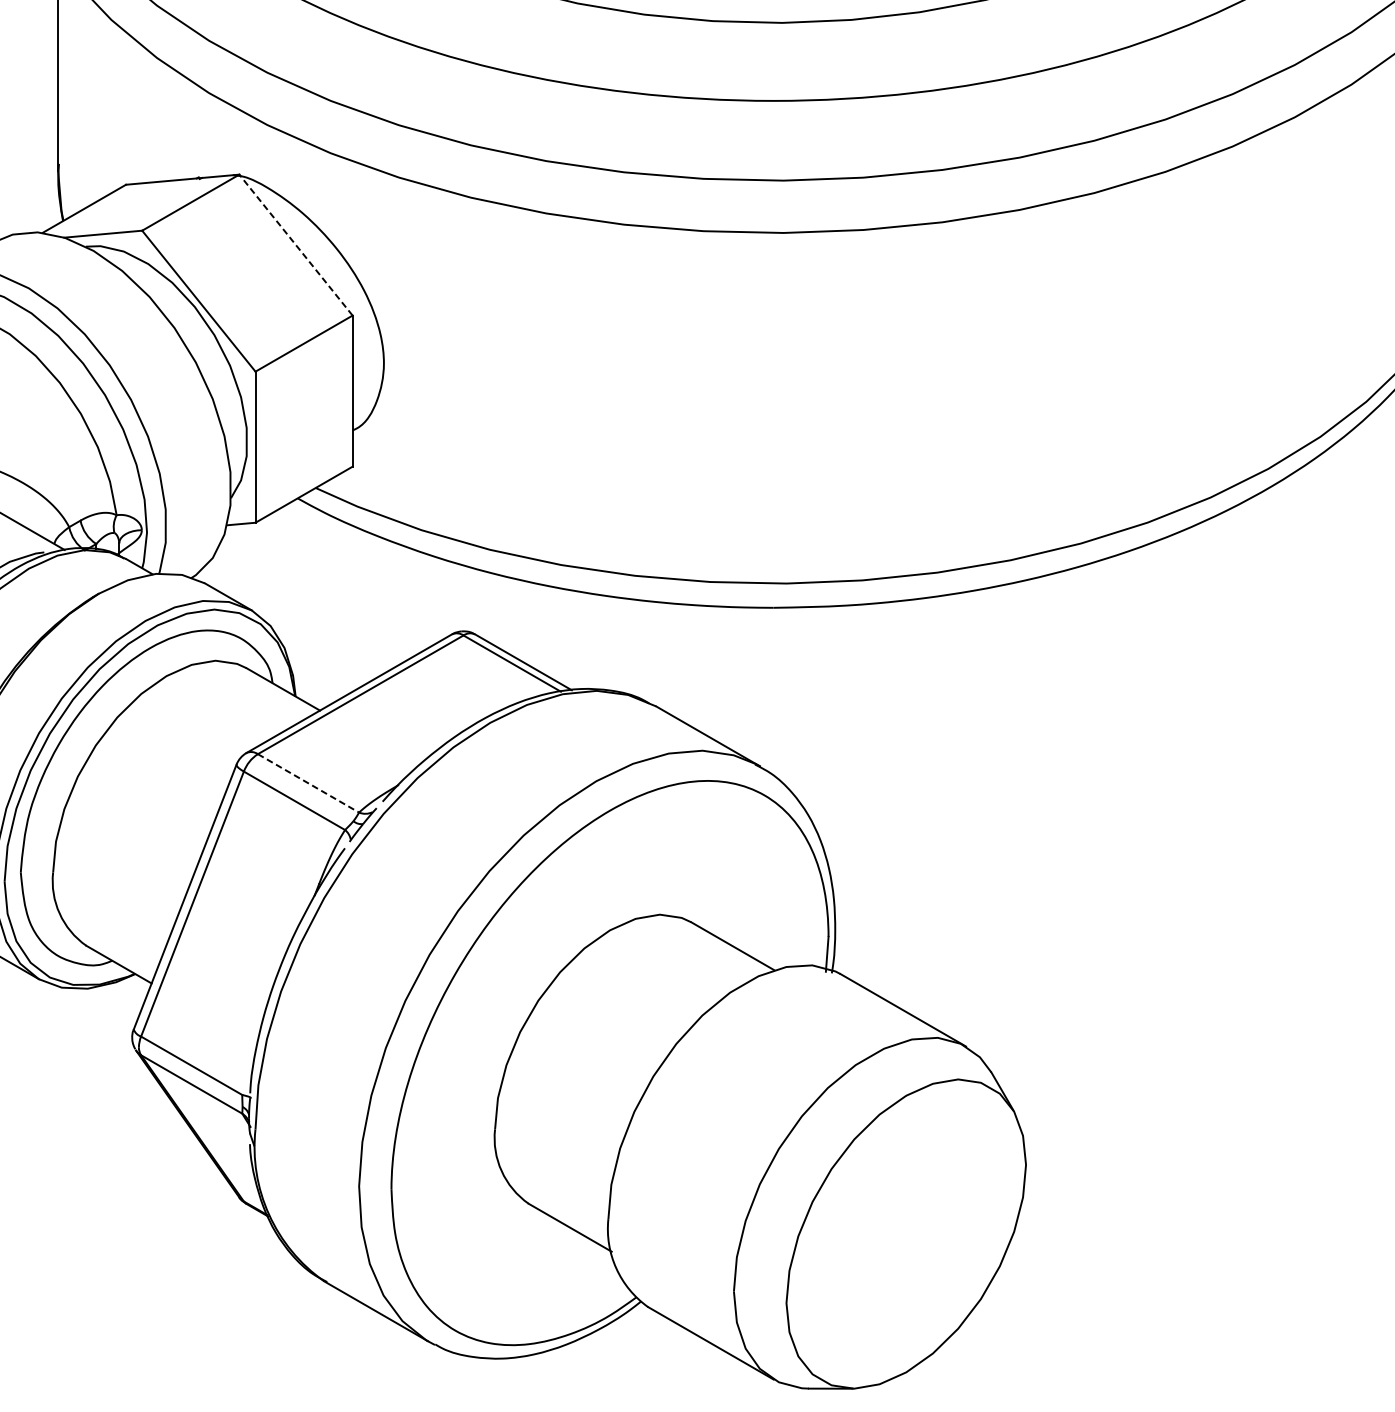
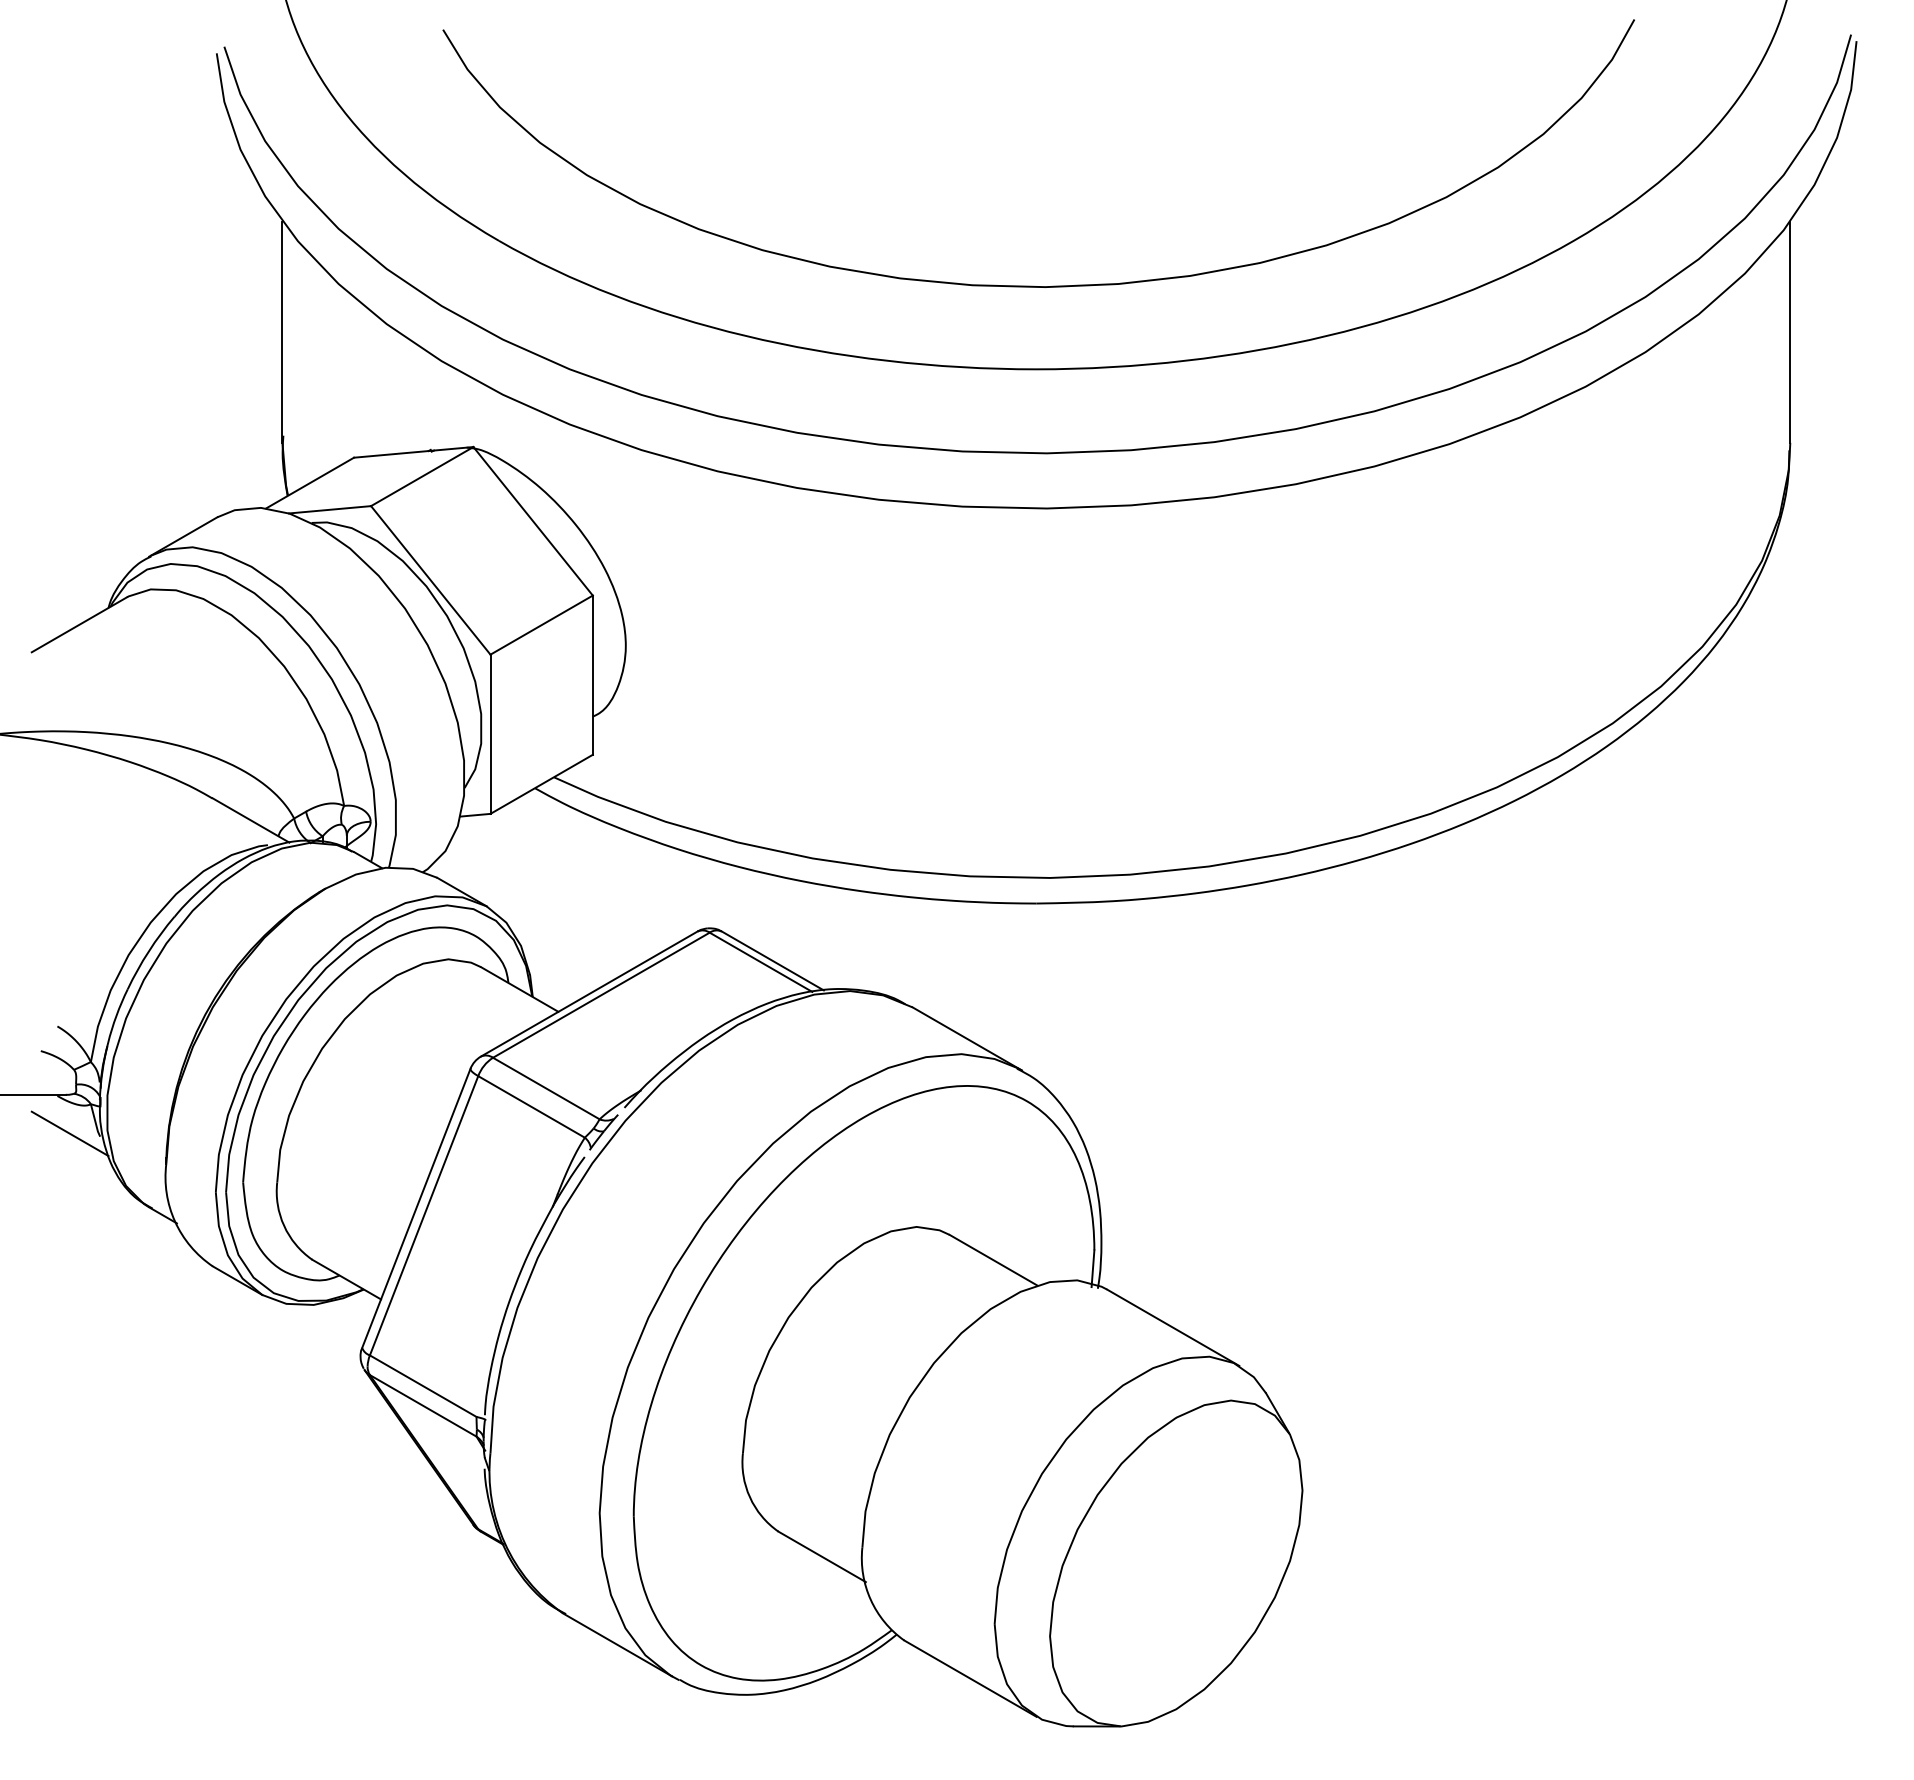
line: (295, 244) -> (532, 520), dashed -> solid
line: (308, 783) -> (546, 1088), dashed -> solid

